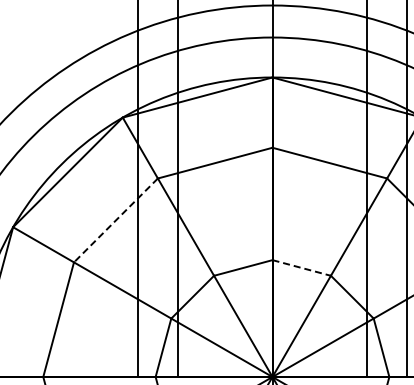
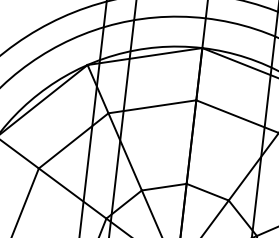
line: (115, 220) -> (73, 140), dashed -> solid
line: (302, 268) -> (208, 192), dashed -> solid

